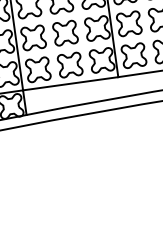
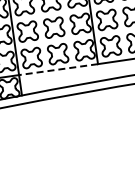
line: (70, 83) -> (58, 69), solid -> dashed

